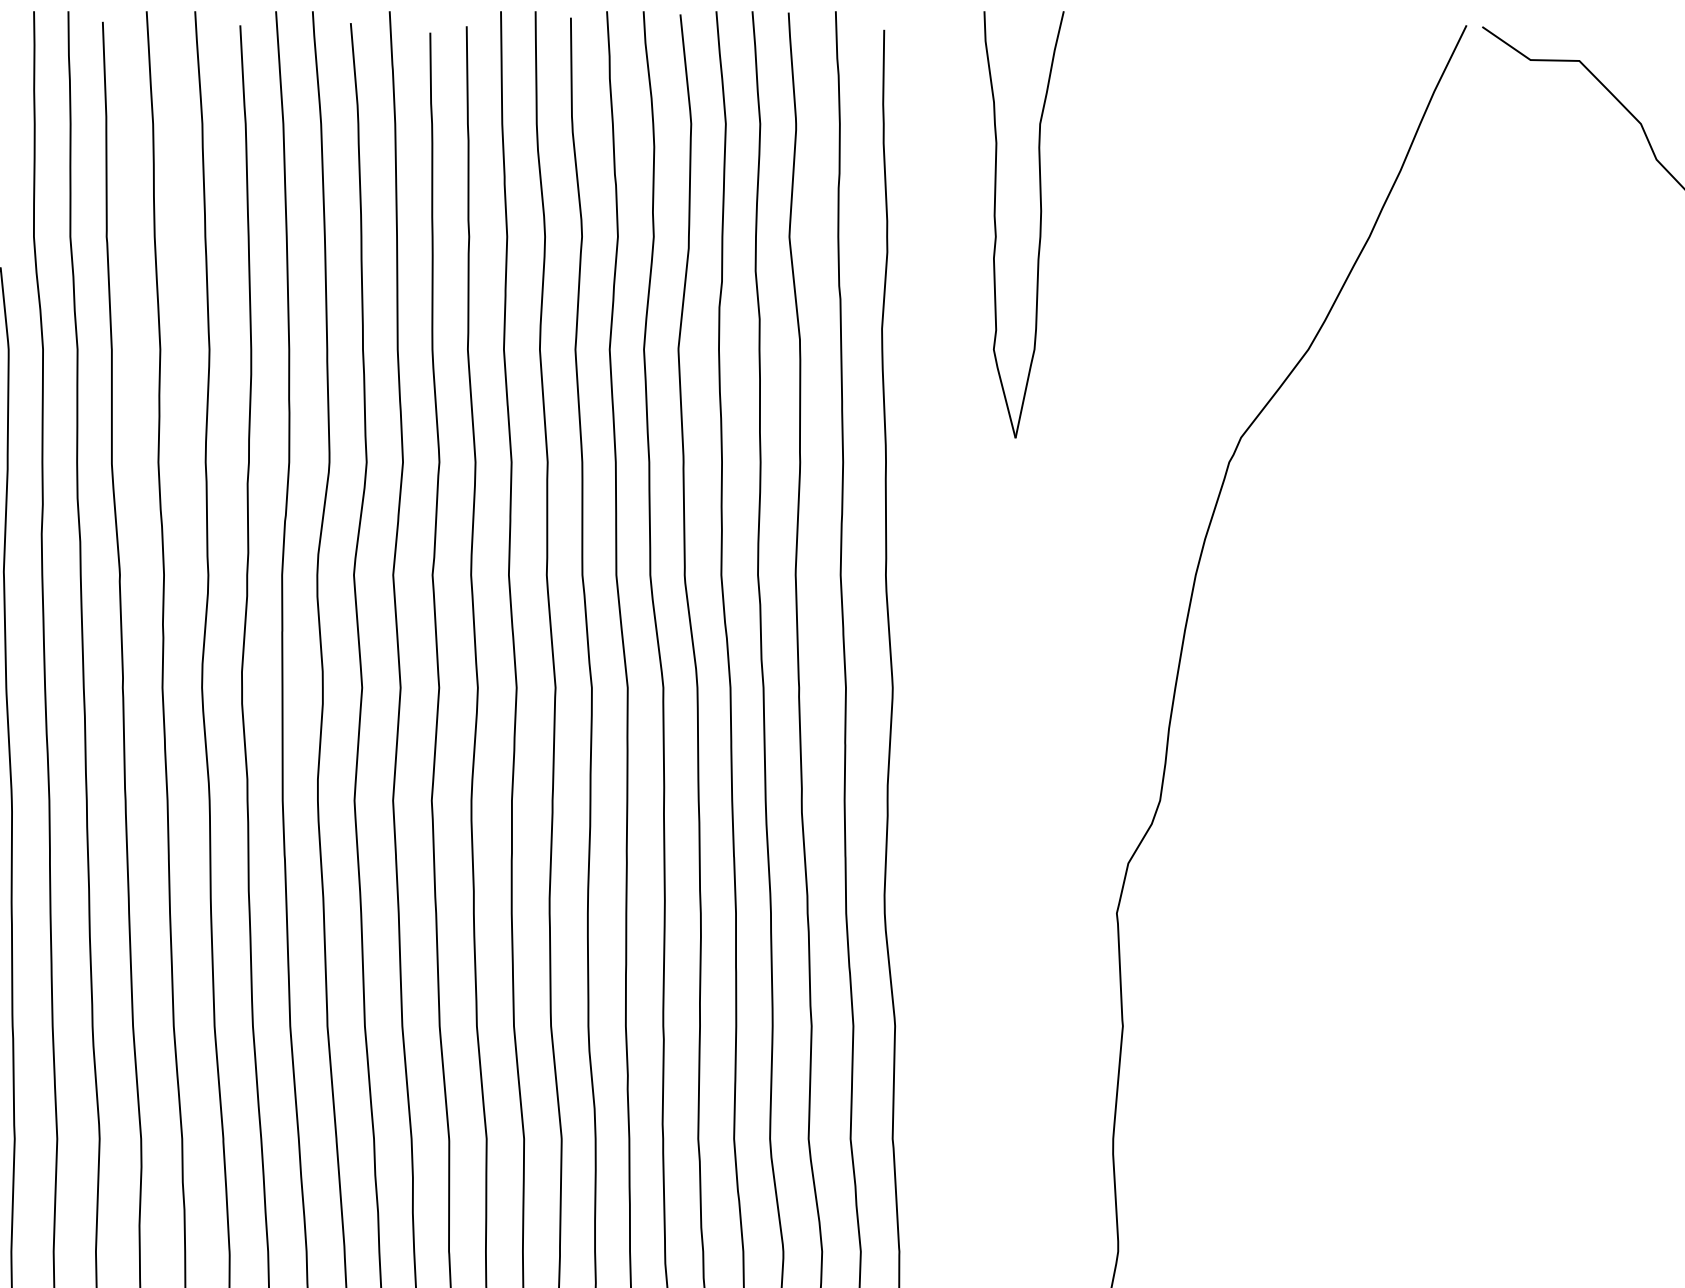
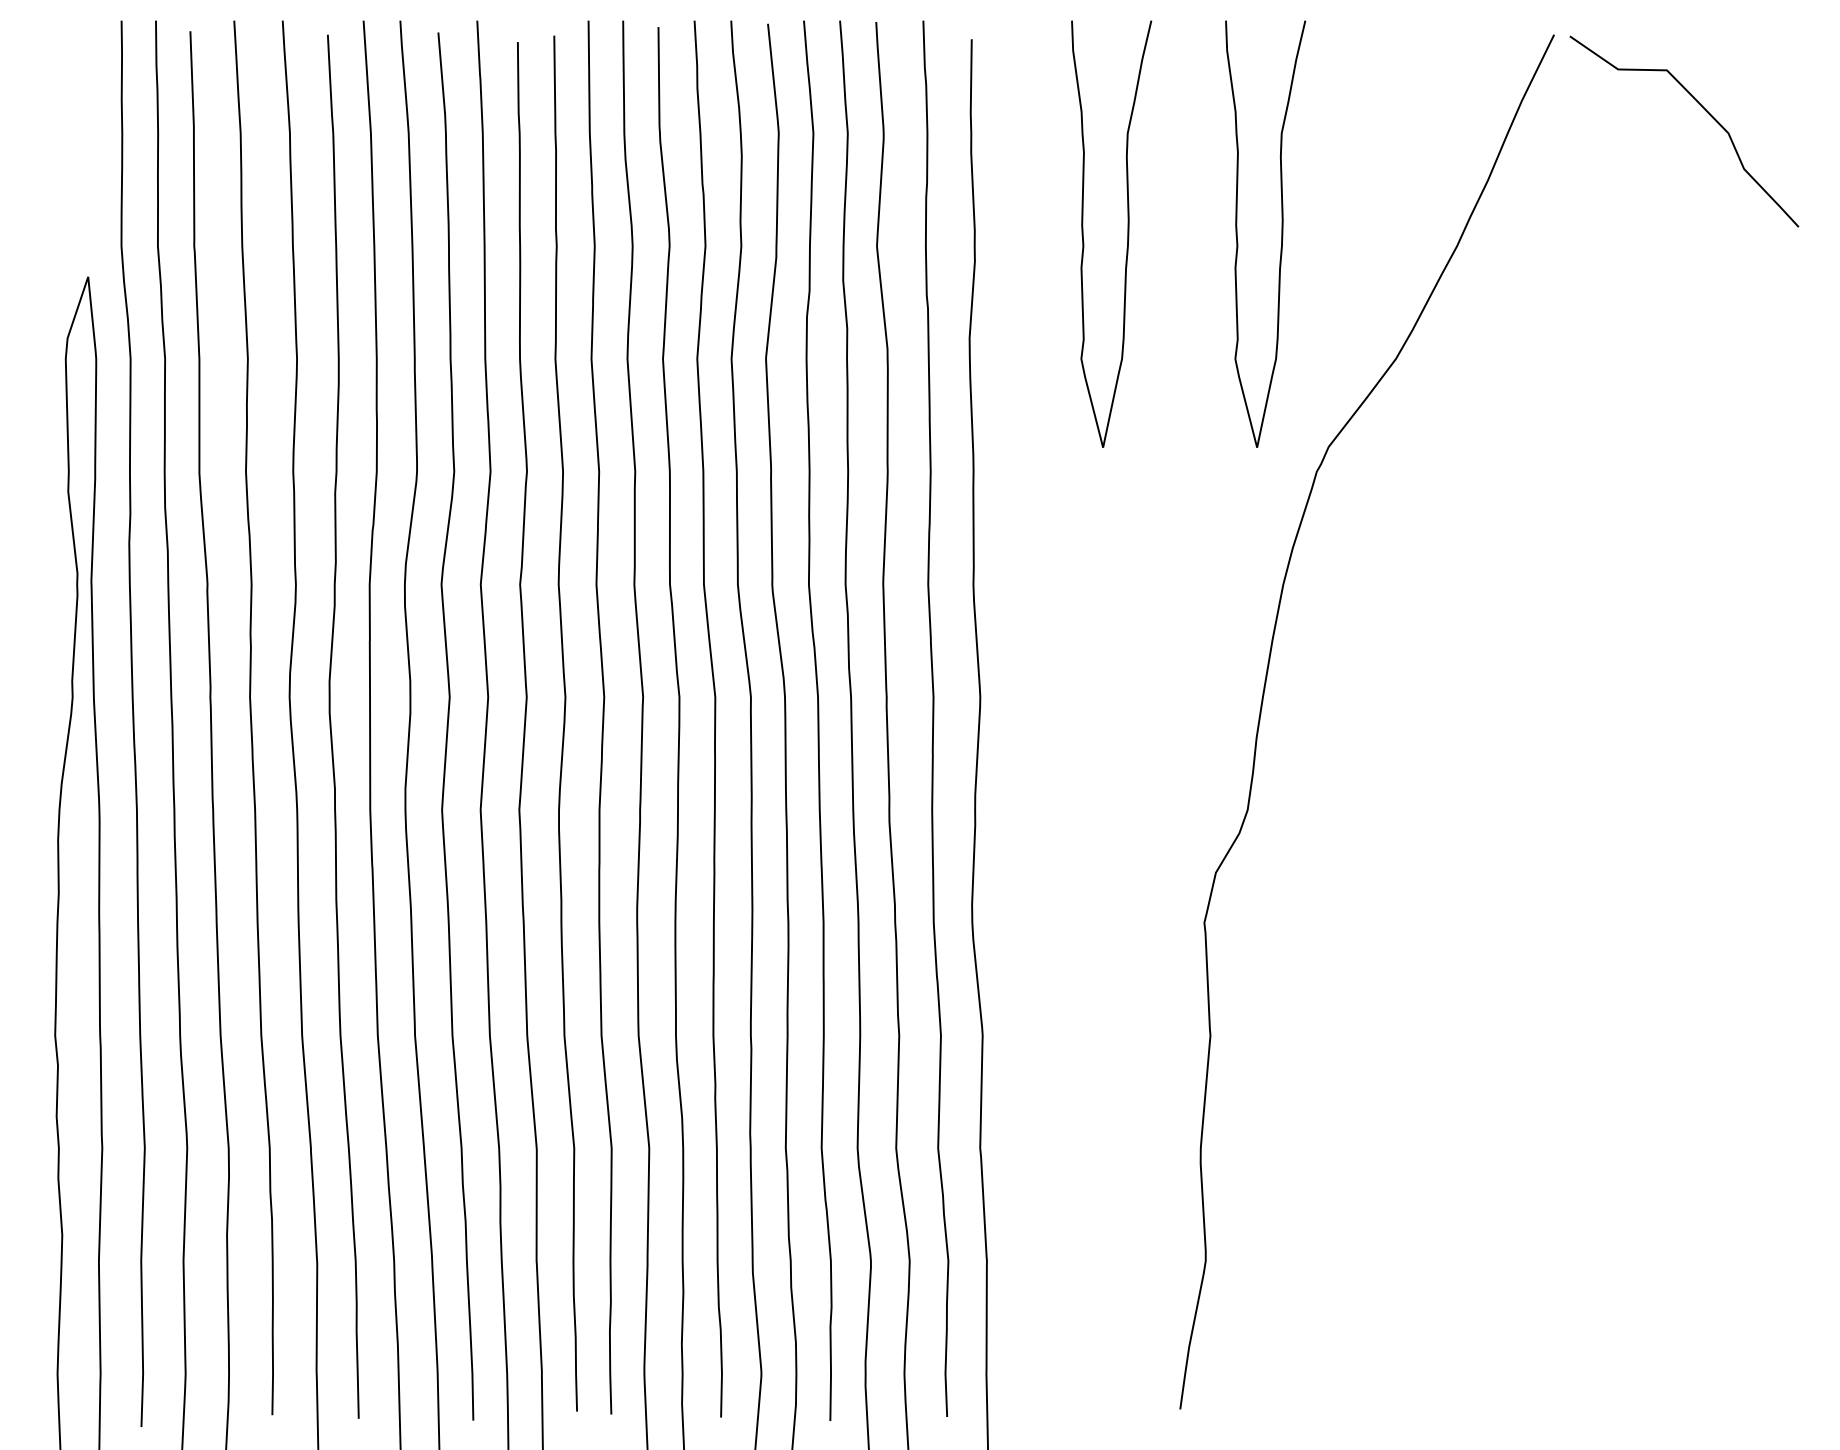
part: (1193, 224) -> (1281, 233), added

